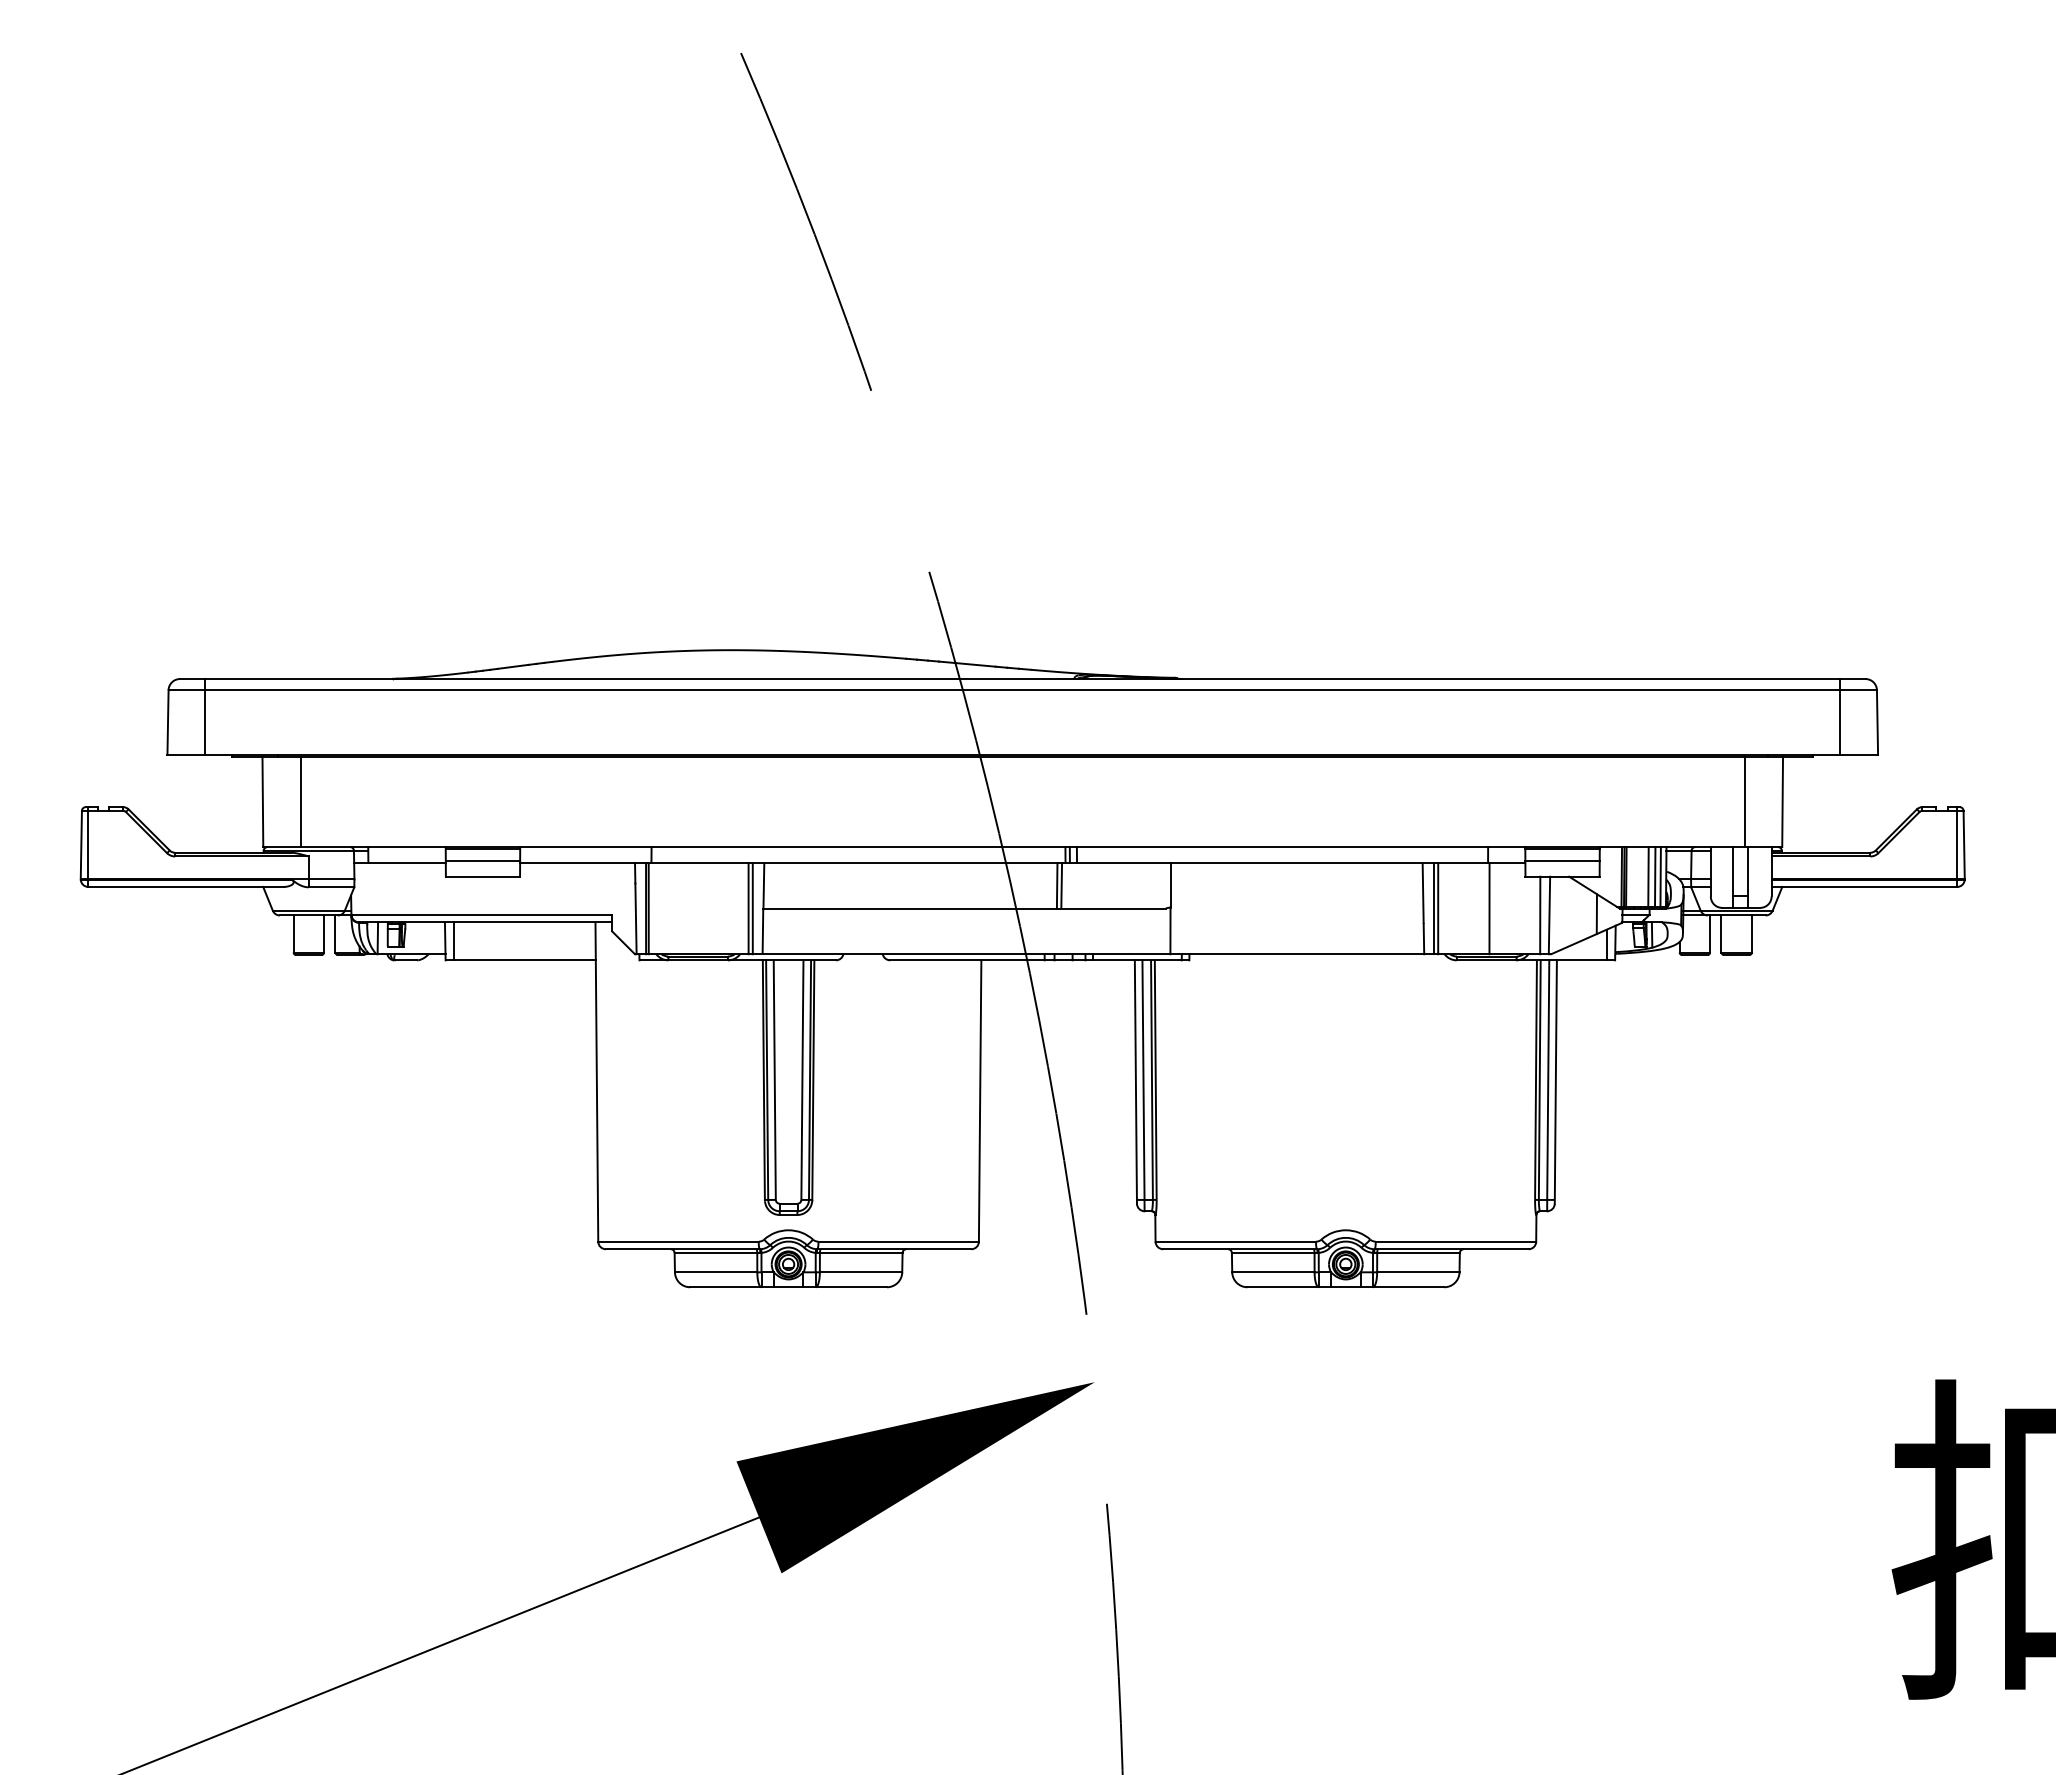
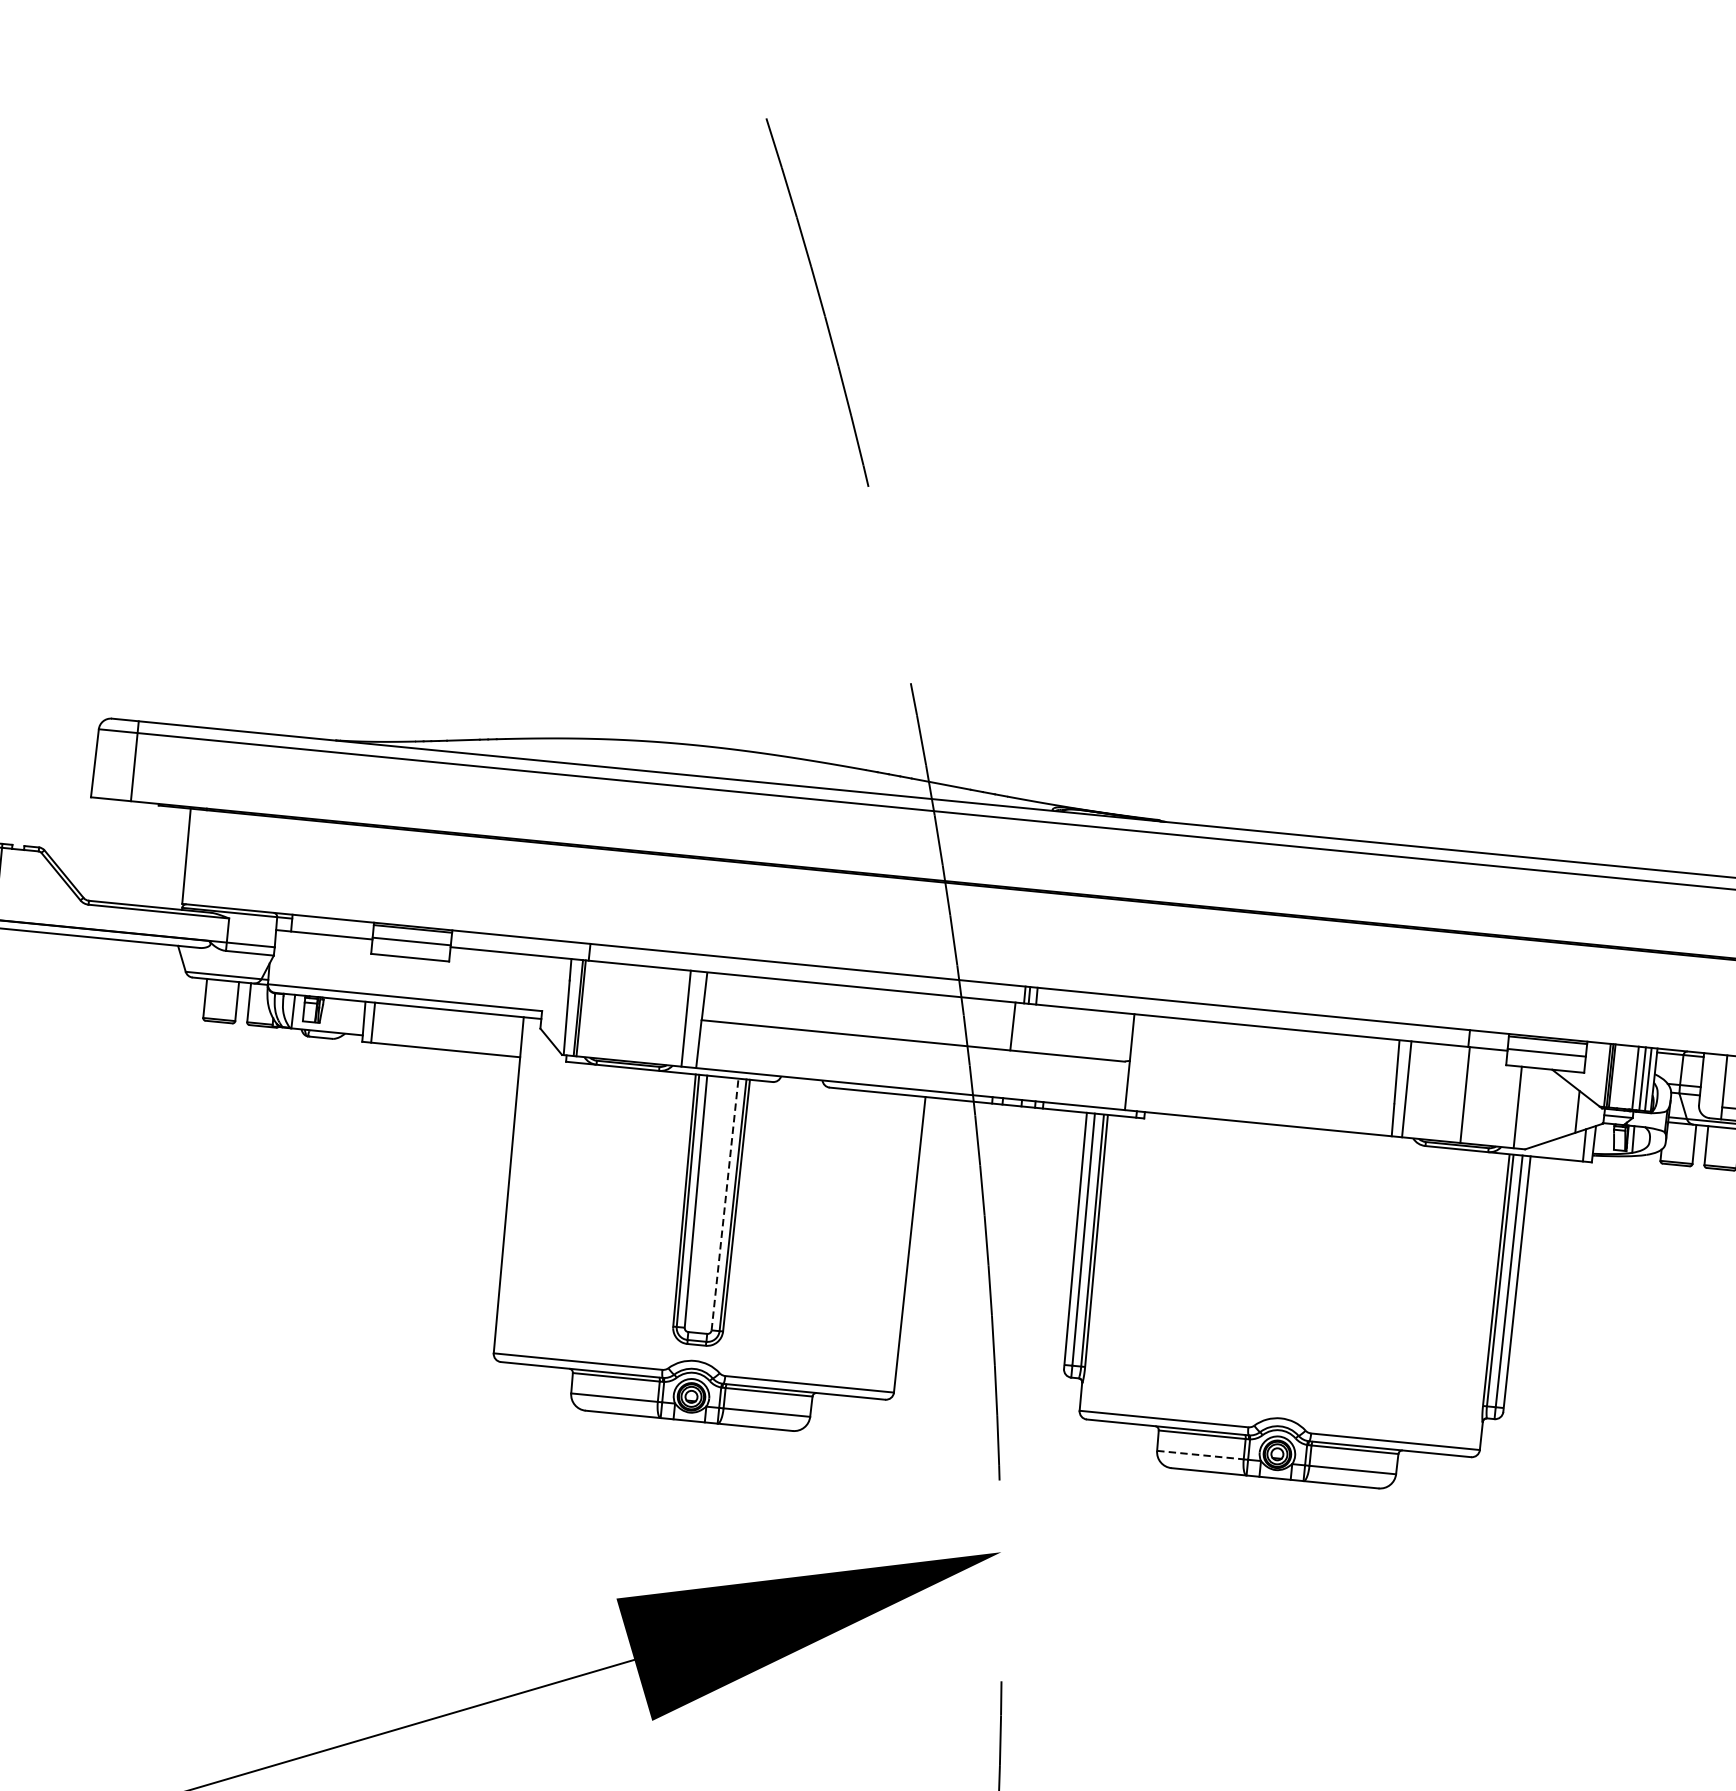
line: (300, 801) -> (226, 859), removed
line: (1061, 885) -> (1017, 1026), removed
line: (752, 908) -> (690, 1018), removed
line: (1438, 908) -> (1411, 1089), removed
line: (1549, 915) -> (1527, 1108), removed
line: (802, 1080) -> (725, 1204), solid -> dashed
line: (1273, 1272) -> (1200, 1455), solid -> dashed

